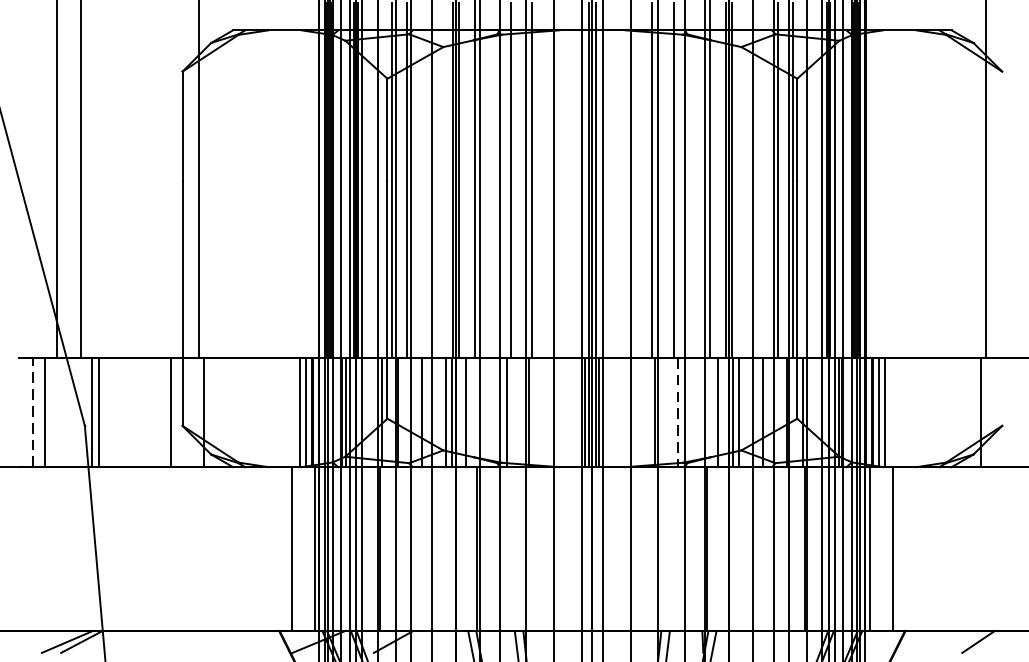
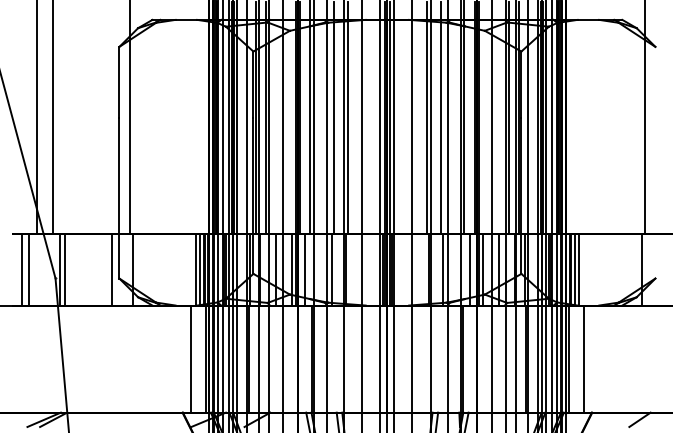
line: (32, 412) -> (21, 269), dashed -> solid
line: (678, 412) -> (443, 269), dashed -> solid

